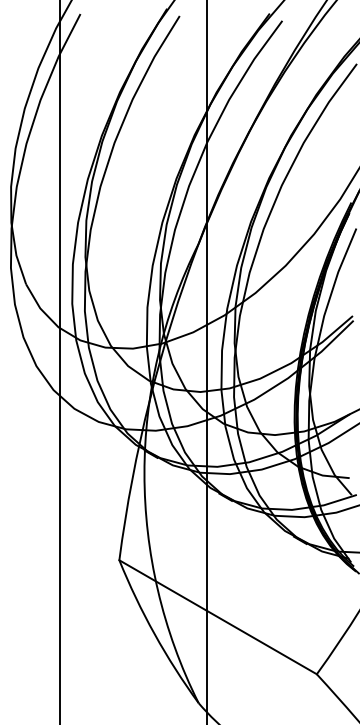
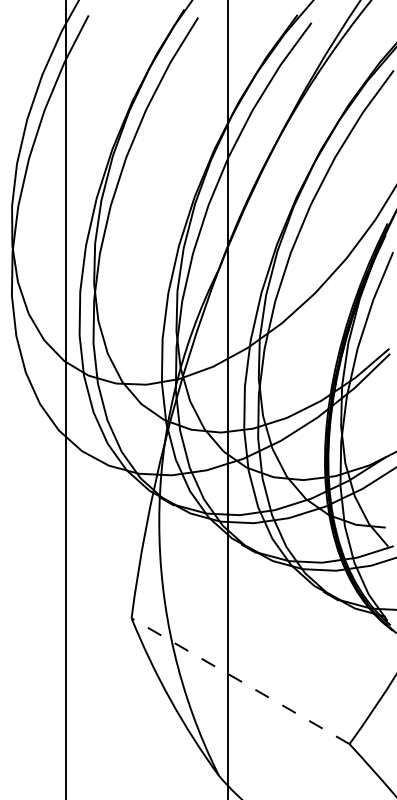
line: (218, 617) -> (240, 681), solid -> dashed

